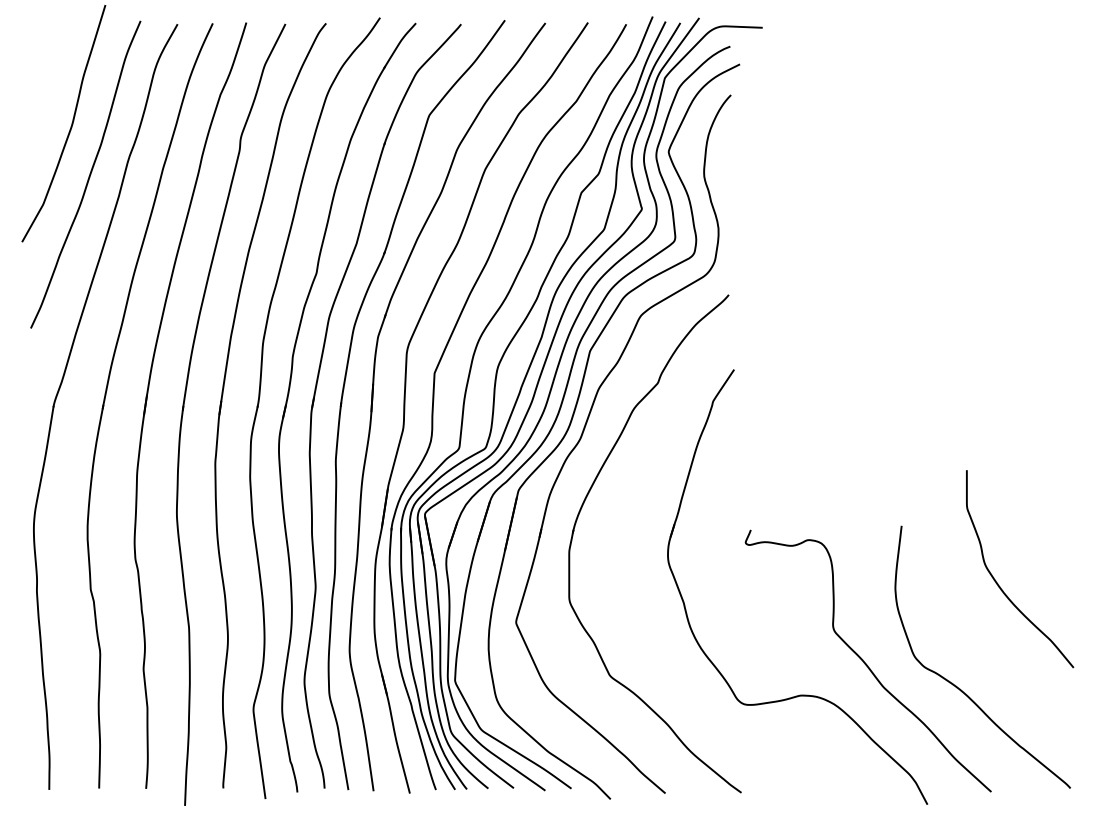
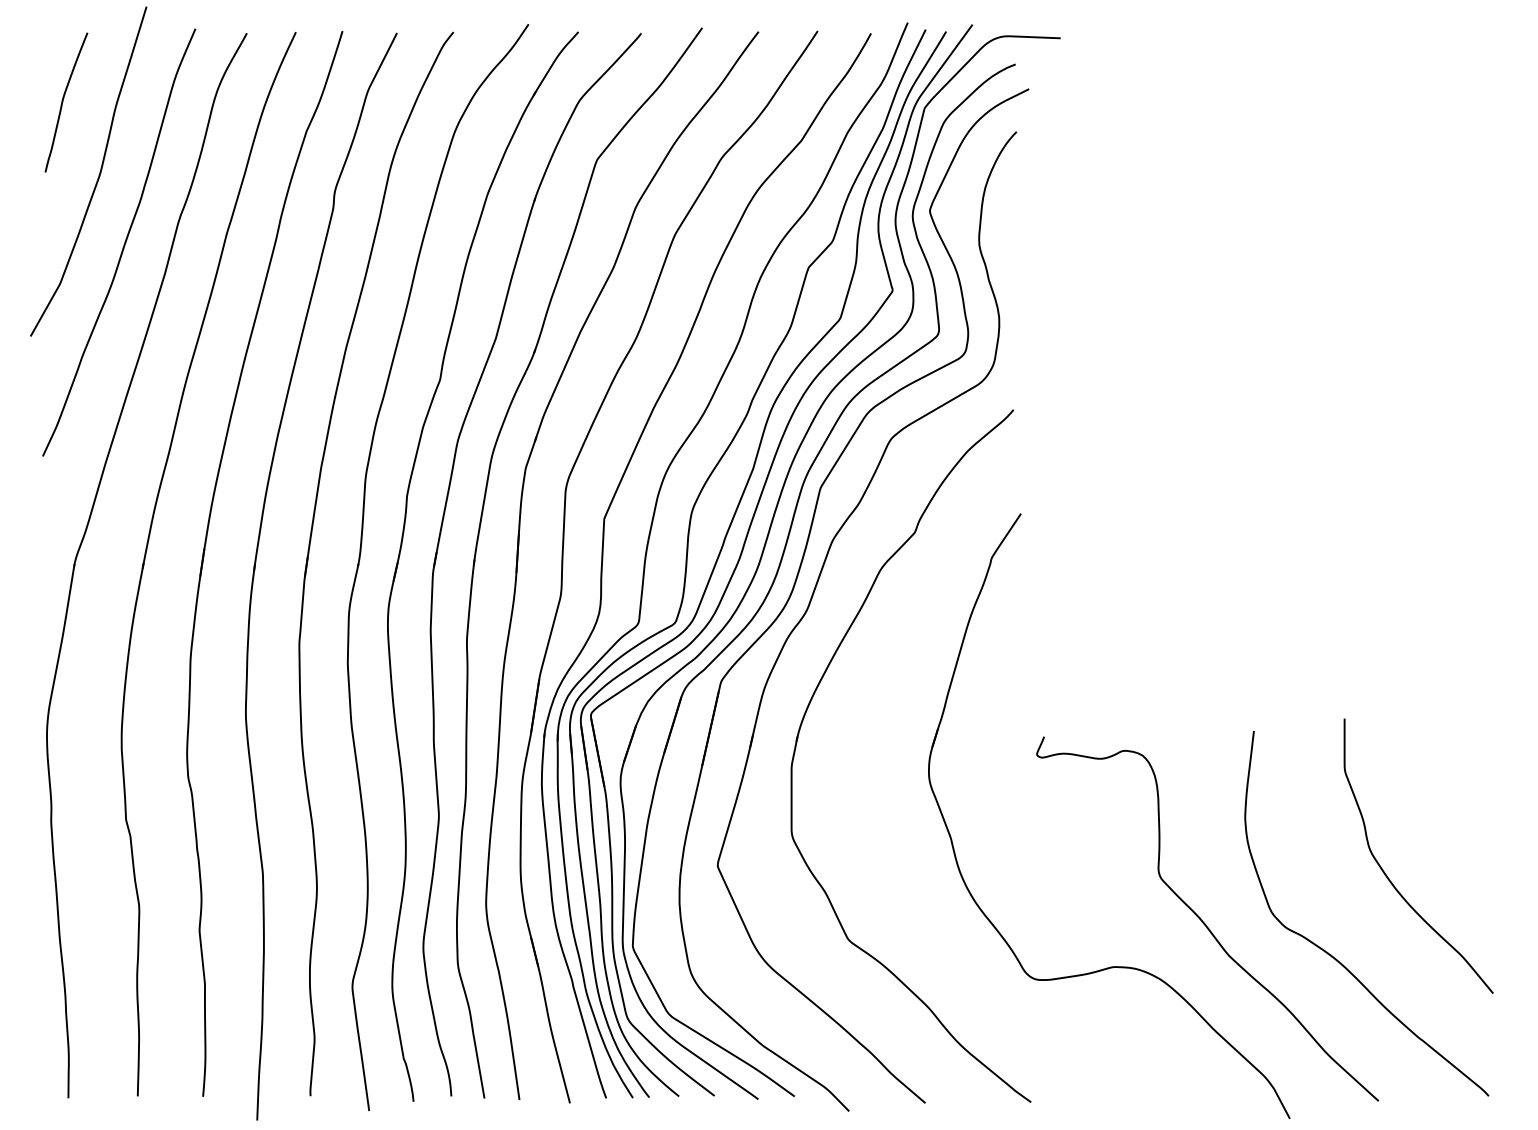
curve: (45, 73) -> (63, 102), added
curve: (997, 583) -> (1387, 875), moved

